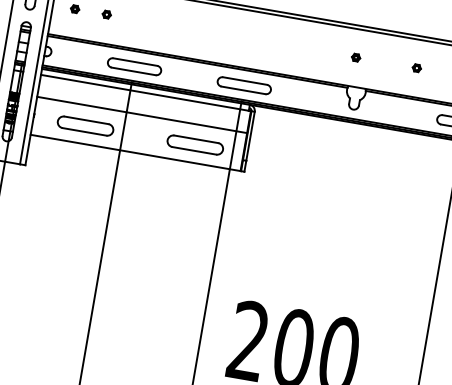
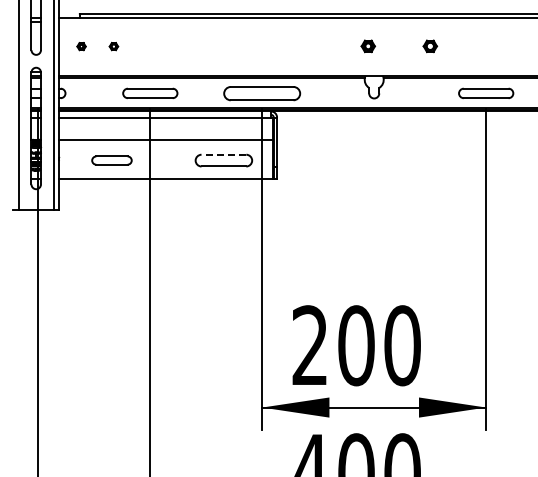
part: (355, 57) -> (367, 46), size x1.6
part: (416, 68) -> (429, 46), size x1.6
part: (244, 84) -> (262, 92), size x1.4
part: (85, 125) -> (111, 160), size x0.7
line: (195, 139) -> (223, 154), solid -> dashed

